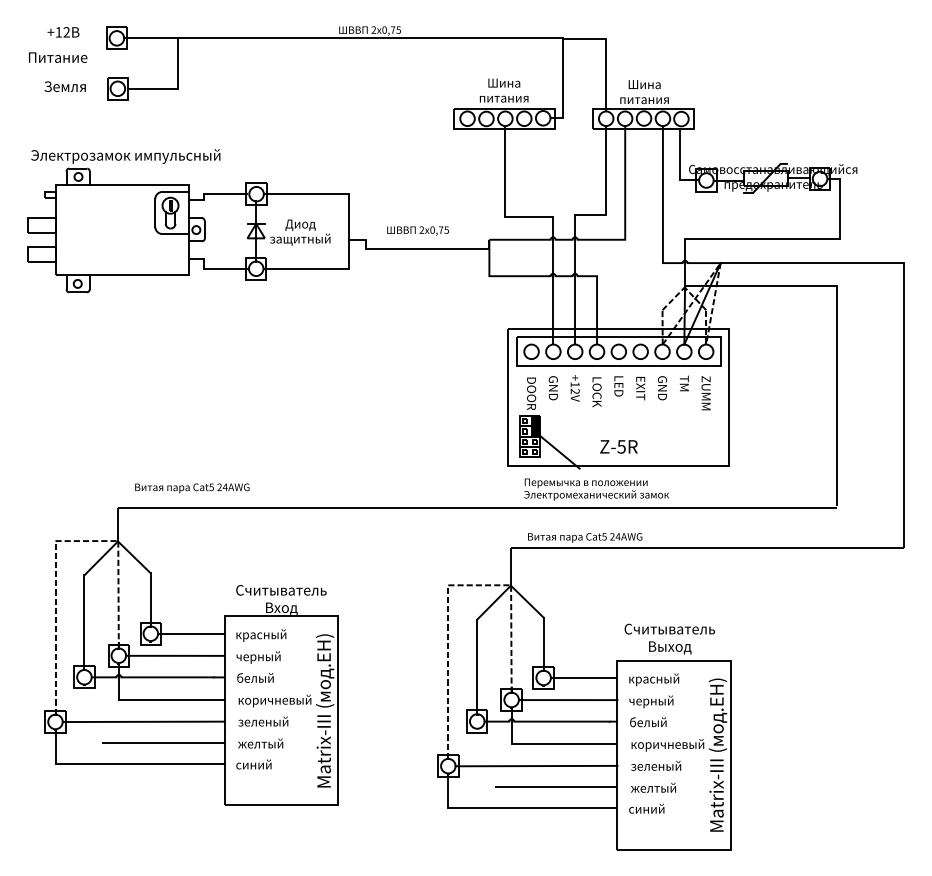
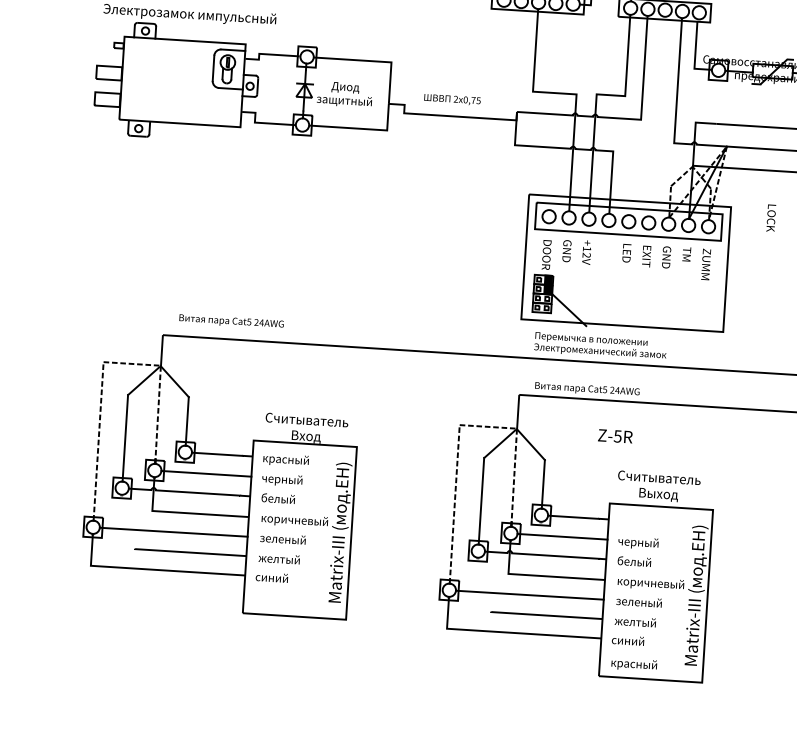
text: (596, 392) -> (770, 218), moved
text: (618, 446) -> (615, 435), moved
text: (654, 679) -> (634, 664), moved

